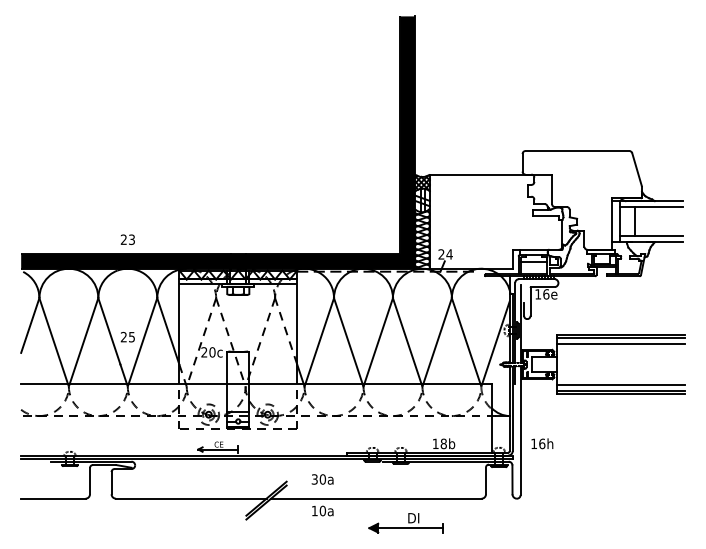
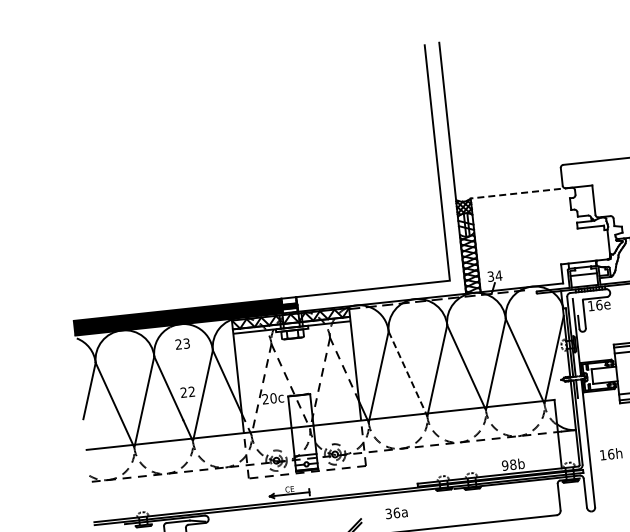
fill: (322, 142) -> (360, 177), removed
line: (480, 174) -> (521, 192), solid -> dashed
text: (127, 239) -> (182, 343), moved
text: (441, 254) -> (490, 276), 24 -> 34
text: (131, 336) -> (191, 391), 25 -> 22
line: (348, 341) -> (407, 373), solid -> dashed
text: (435, 443) -> (504, 465), 18b -> 98b
text: (323, 479) -> (397, 512), 30a -> 36a

